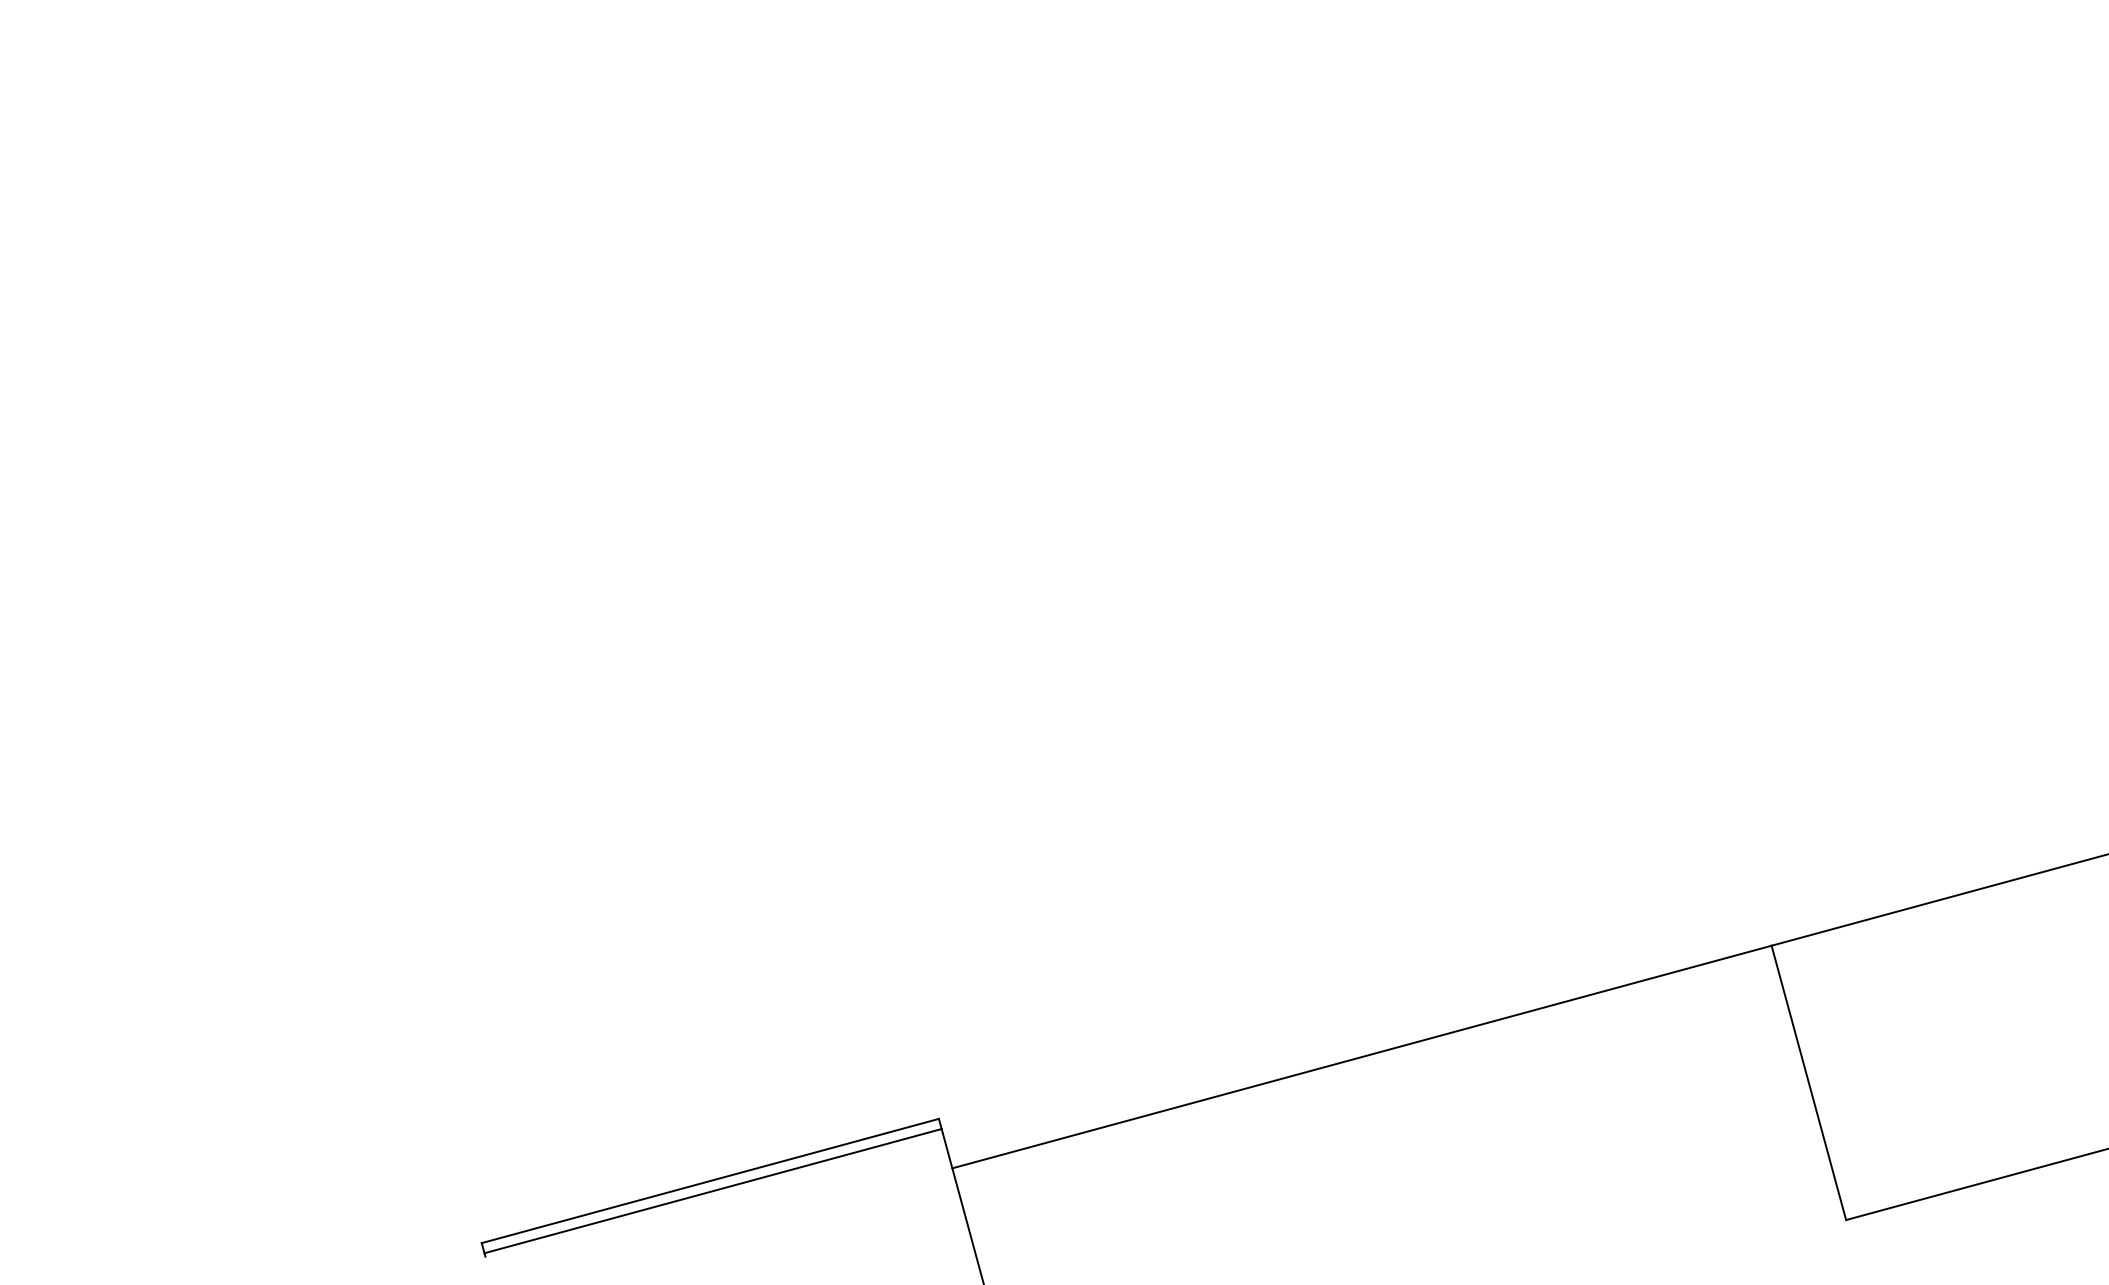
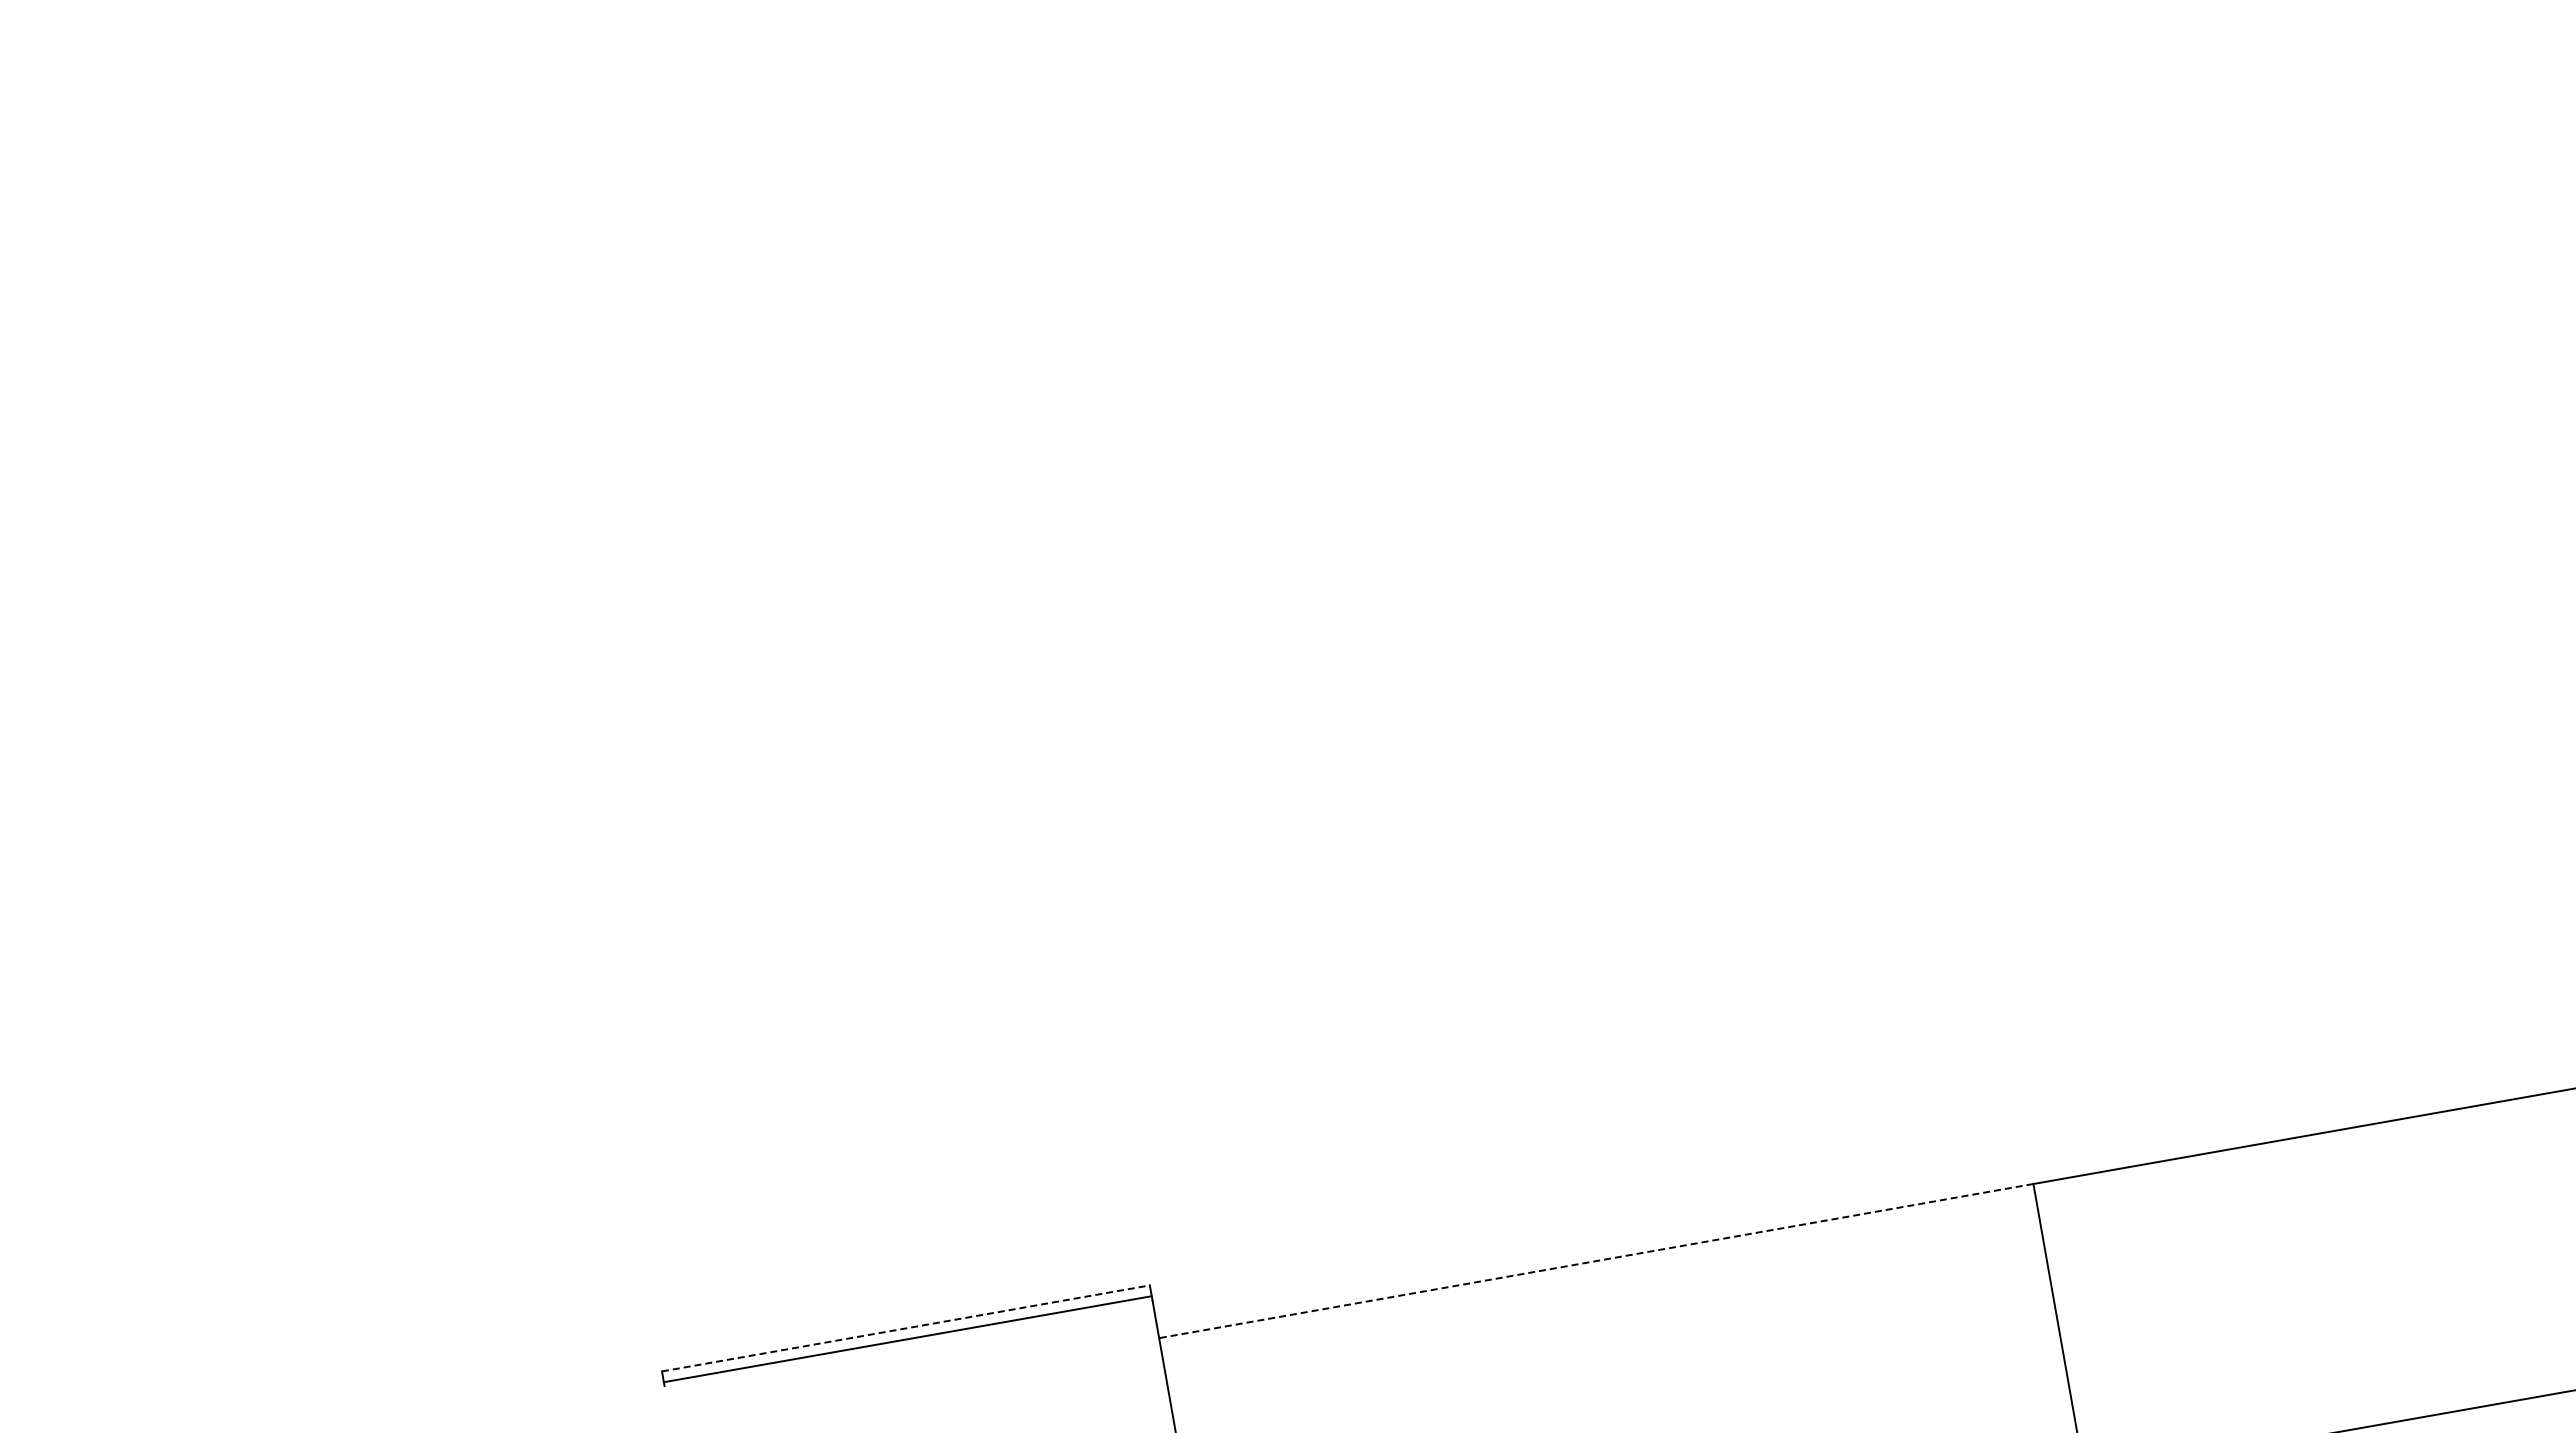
line: (1362, 1057) -> (1596, 1261), solid -> dashed
line: (709, 1181) -> (905, 1328), solid -> dashed

